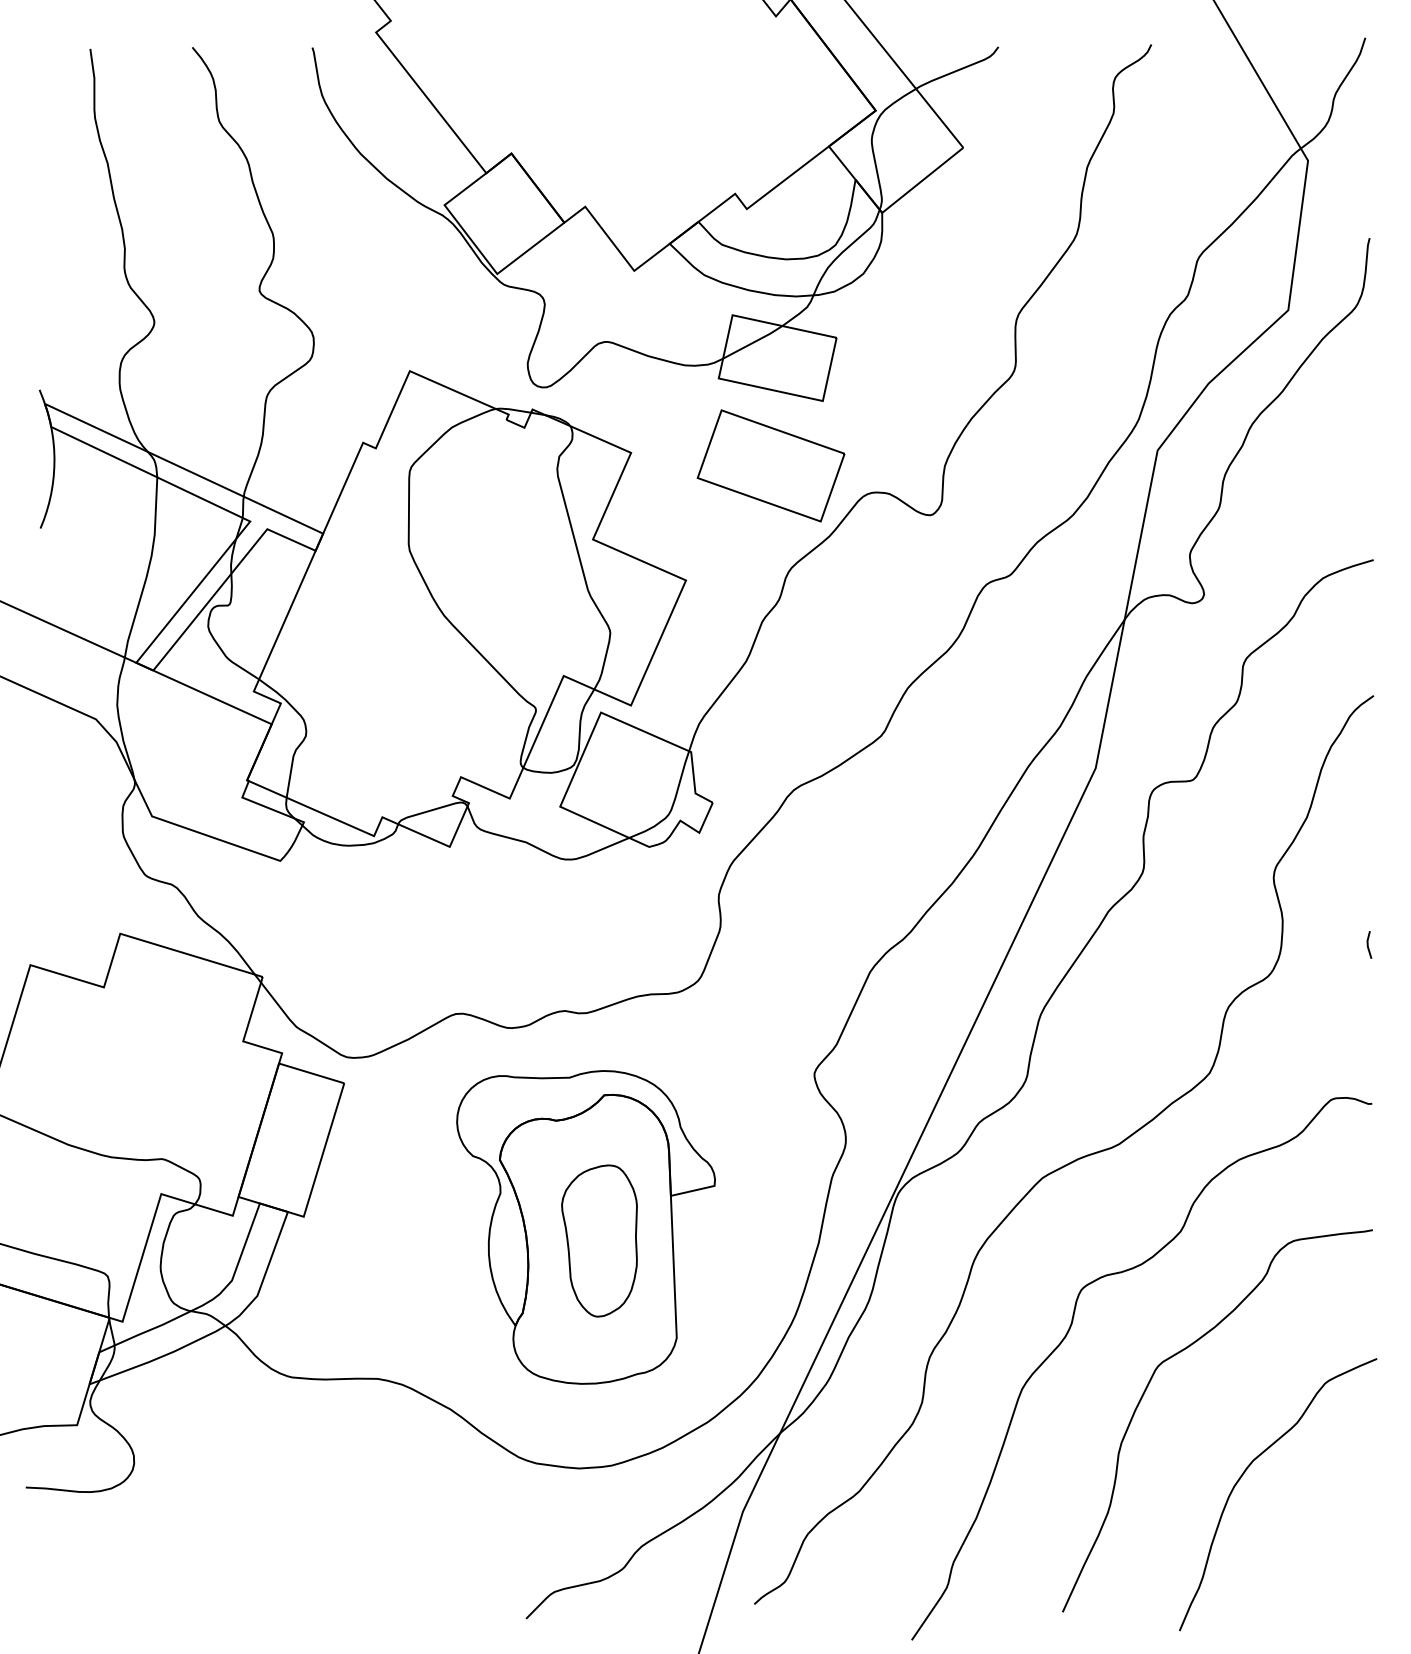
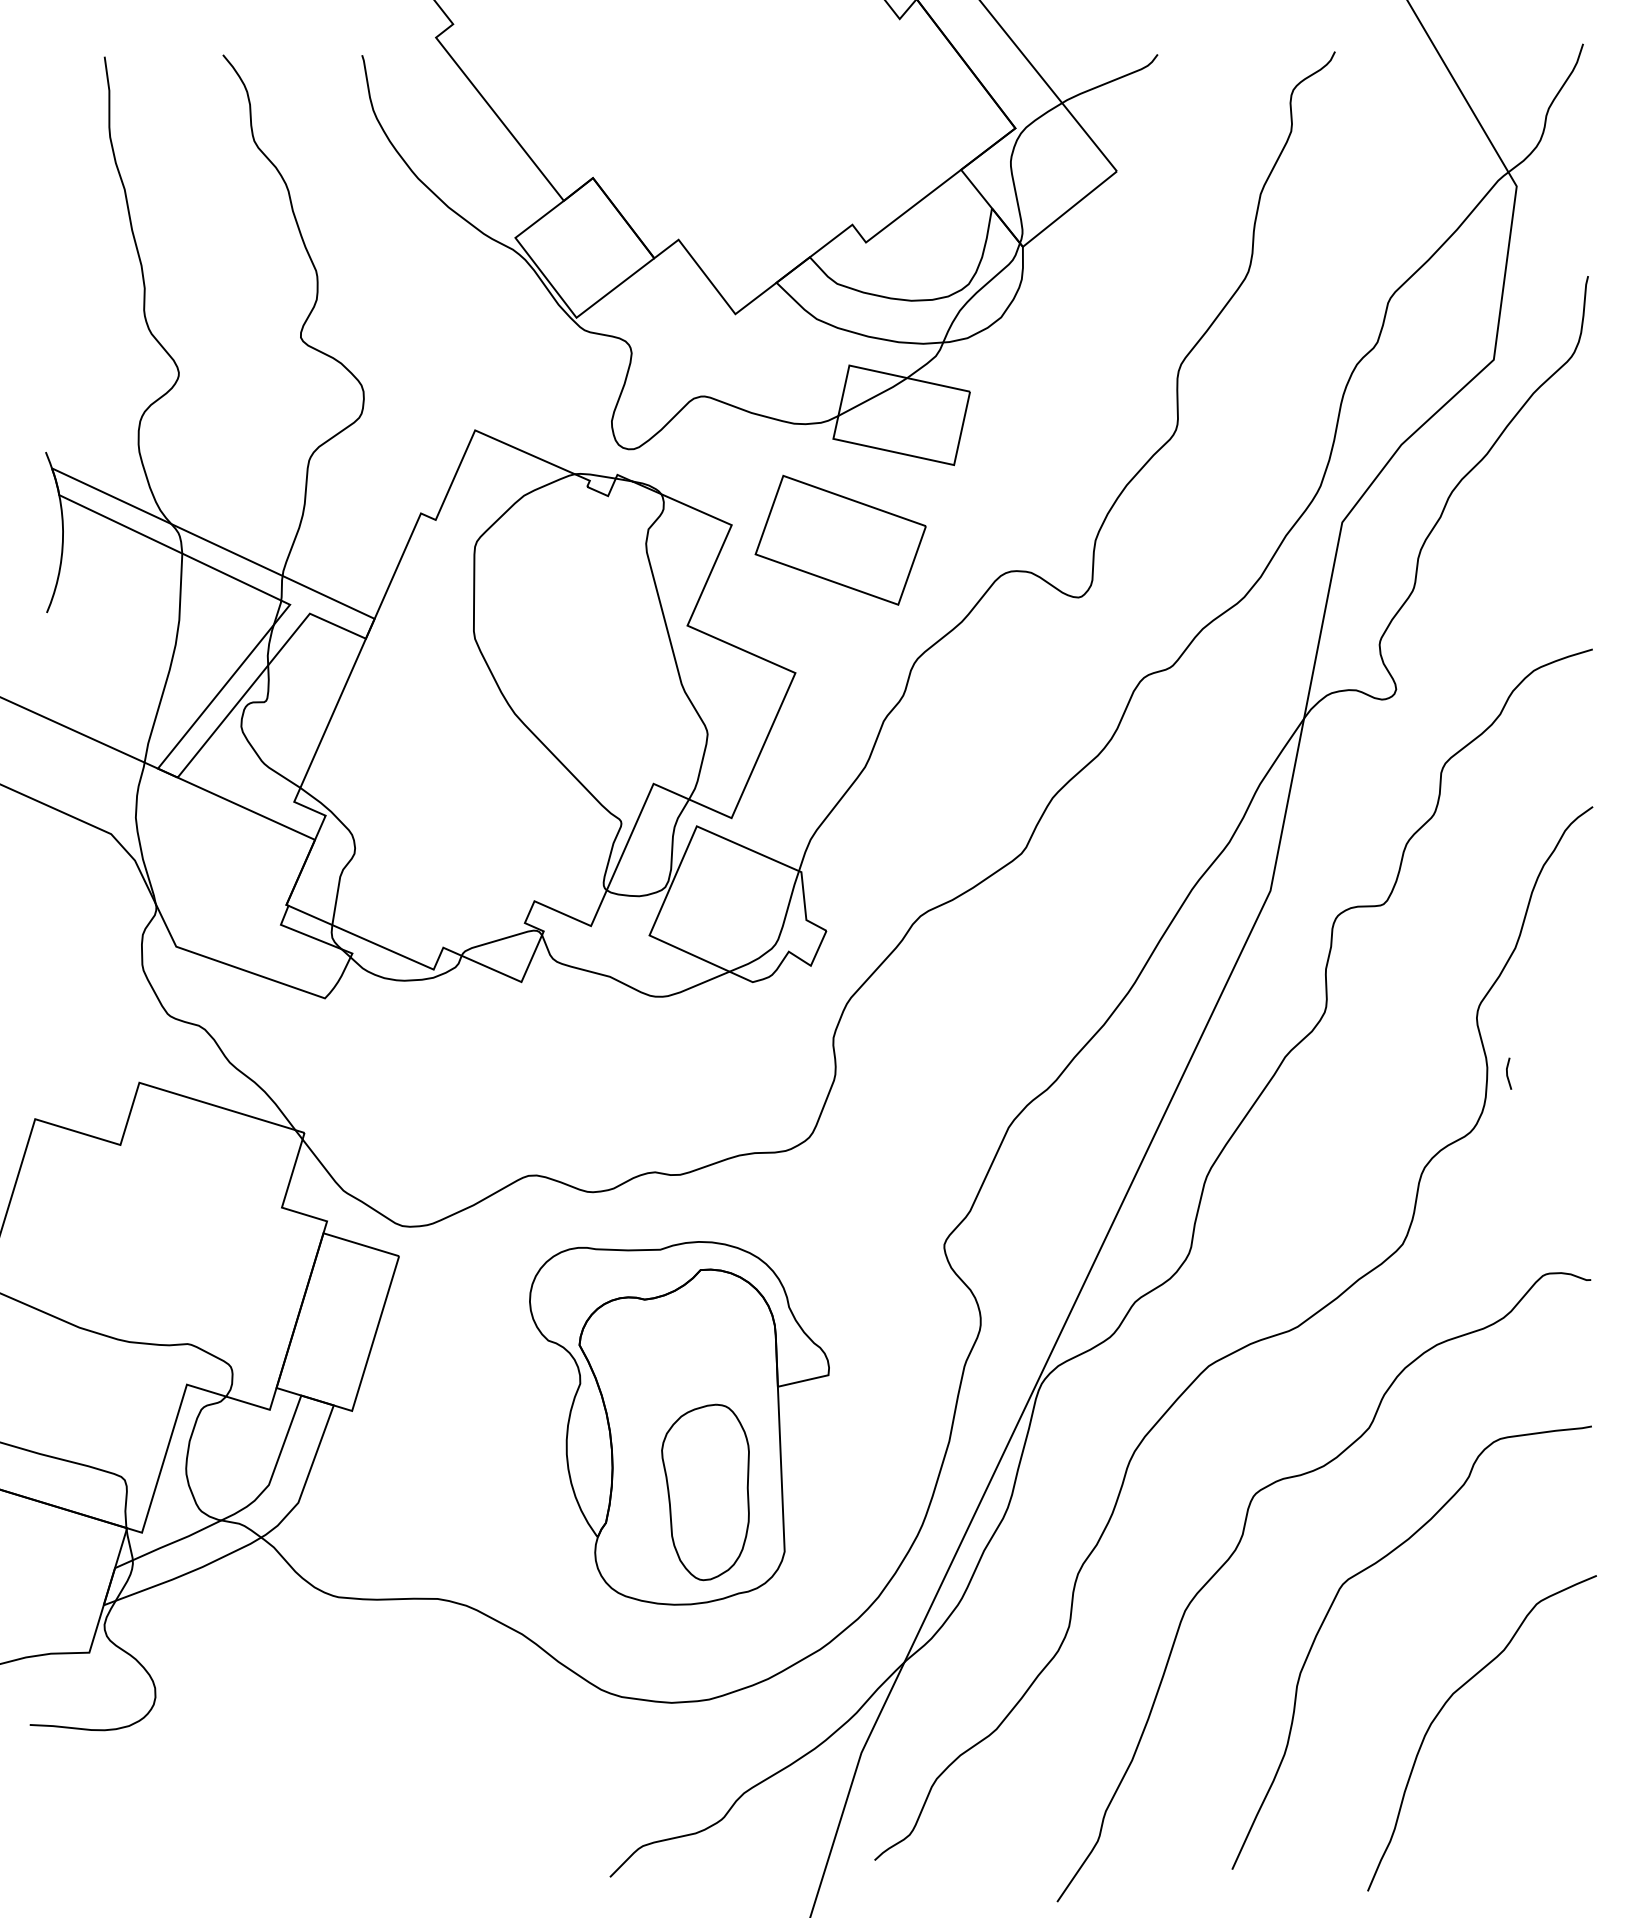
part: (770, 465) -> (840, 539), moved
line: (1368, 944) -> (1507, 1073), moved
part: (599, 1240) -> (705, 1491), moved

